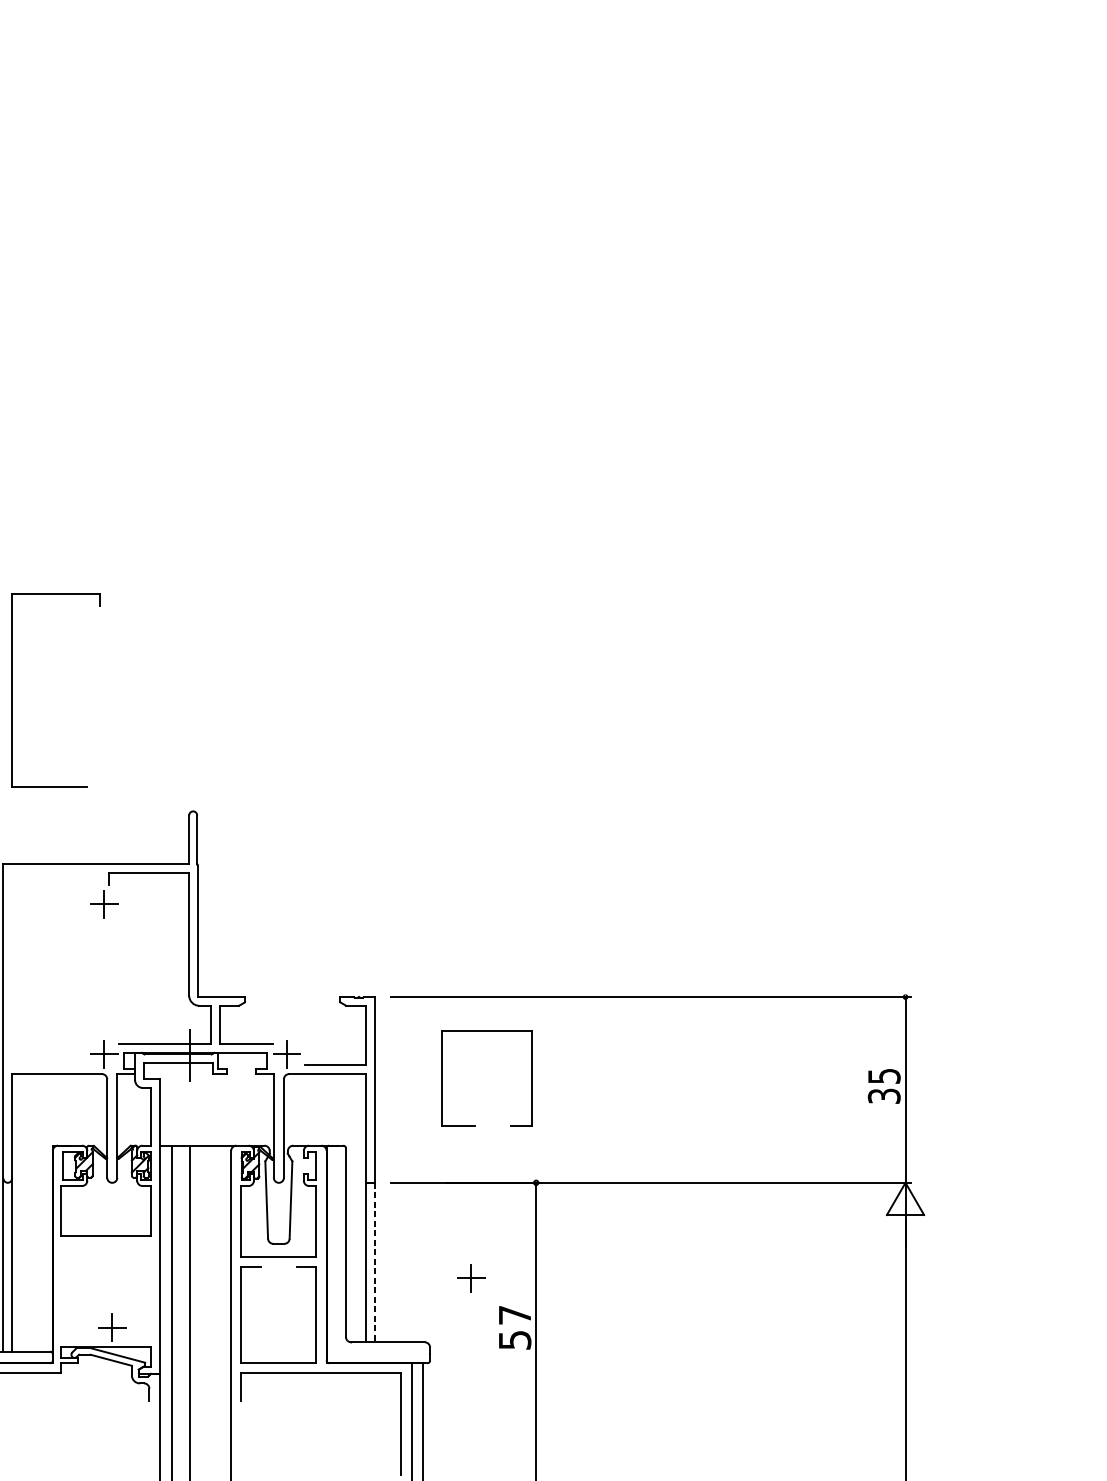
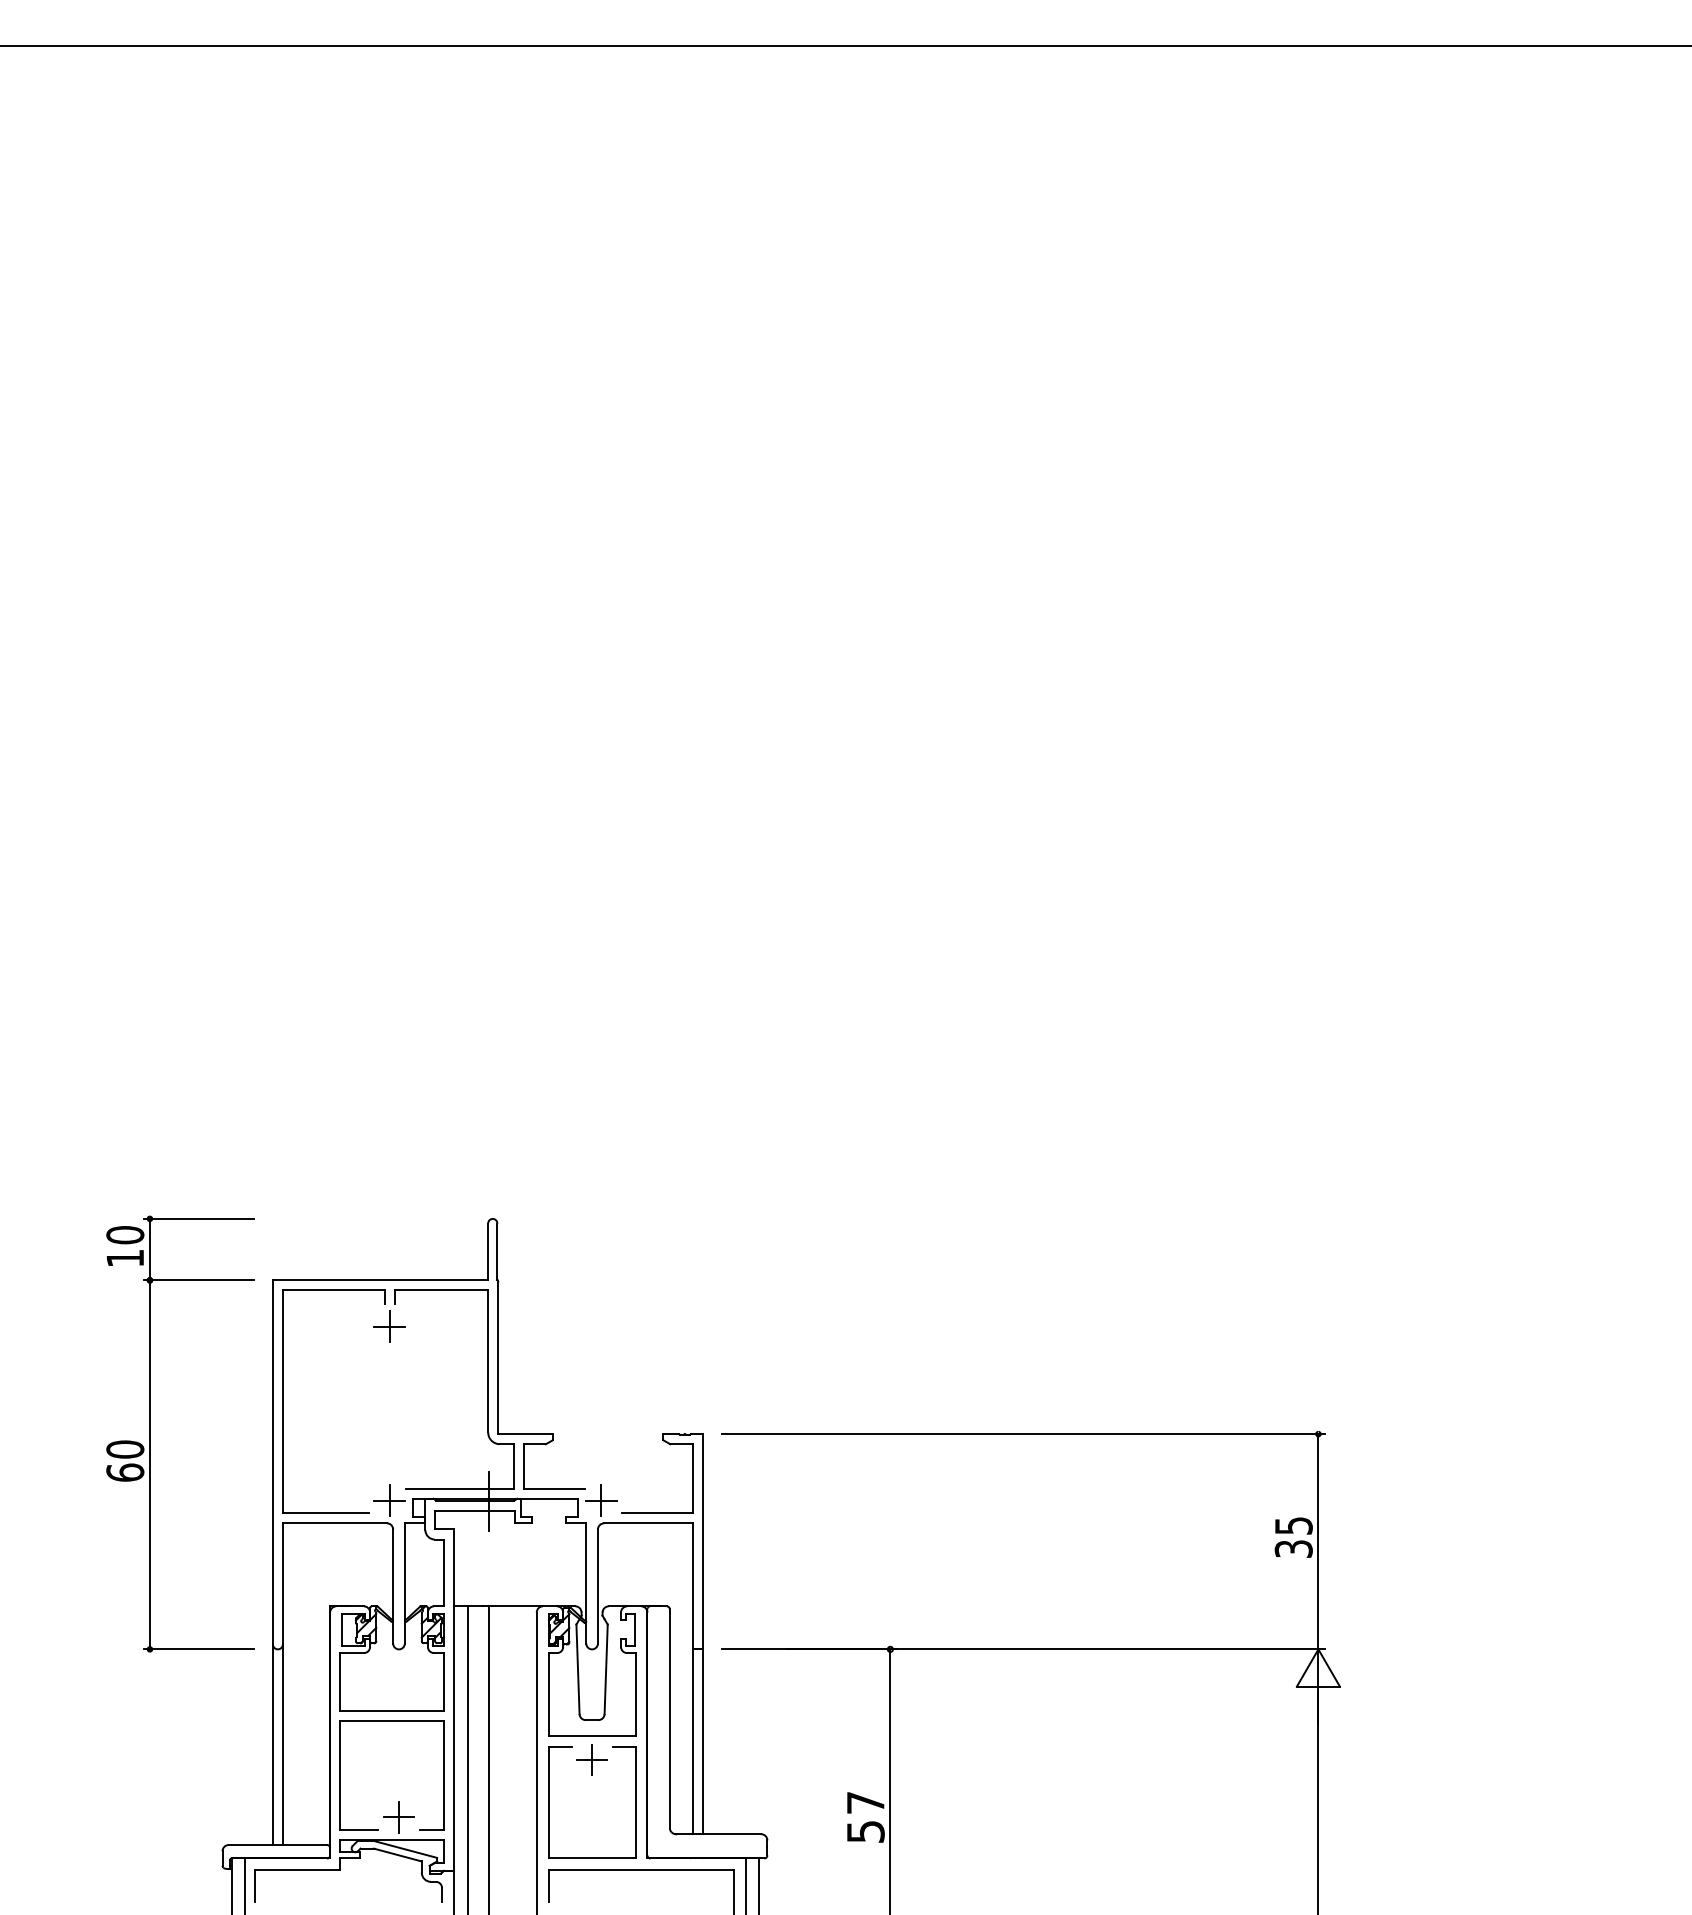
part: (12, 690) -> (283, 1401), moved
part: (442, 1078) -> (340, 1775), moved
line: (374, 1263) -> (703, 1742), dashed -> solid
part: (470, 1277) -> (591, 1759), moved

